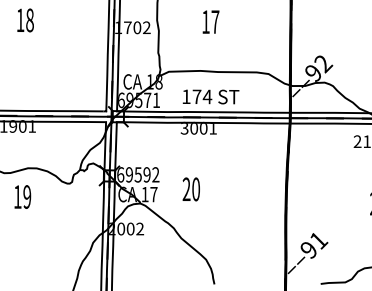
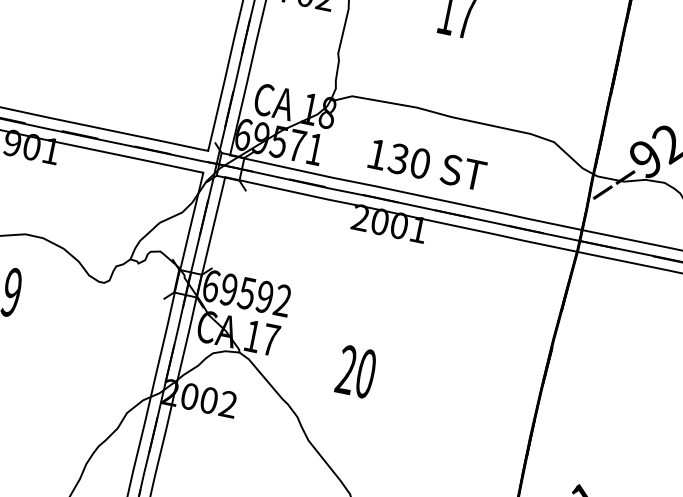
text: (202, 96) -> (410, 160), 174 -> 130
text: (184, 129) -> (359, 220), 3001 -> 2001
text: (190, 189) -> (354, 371), moved

